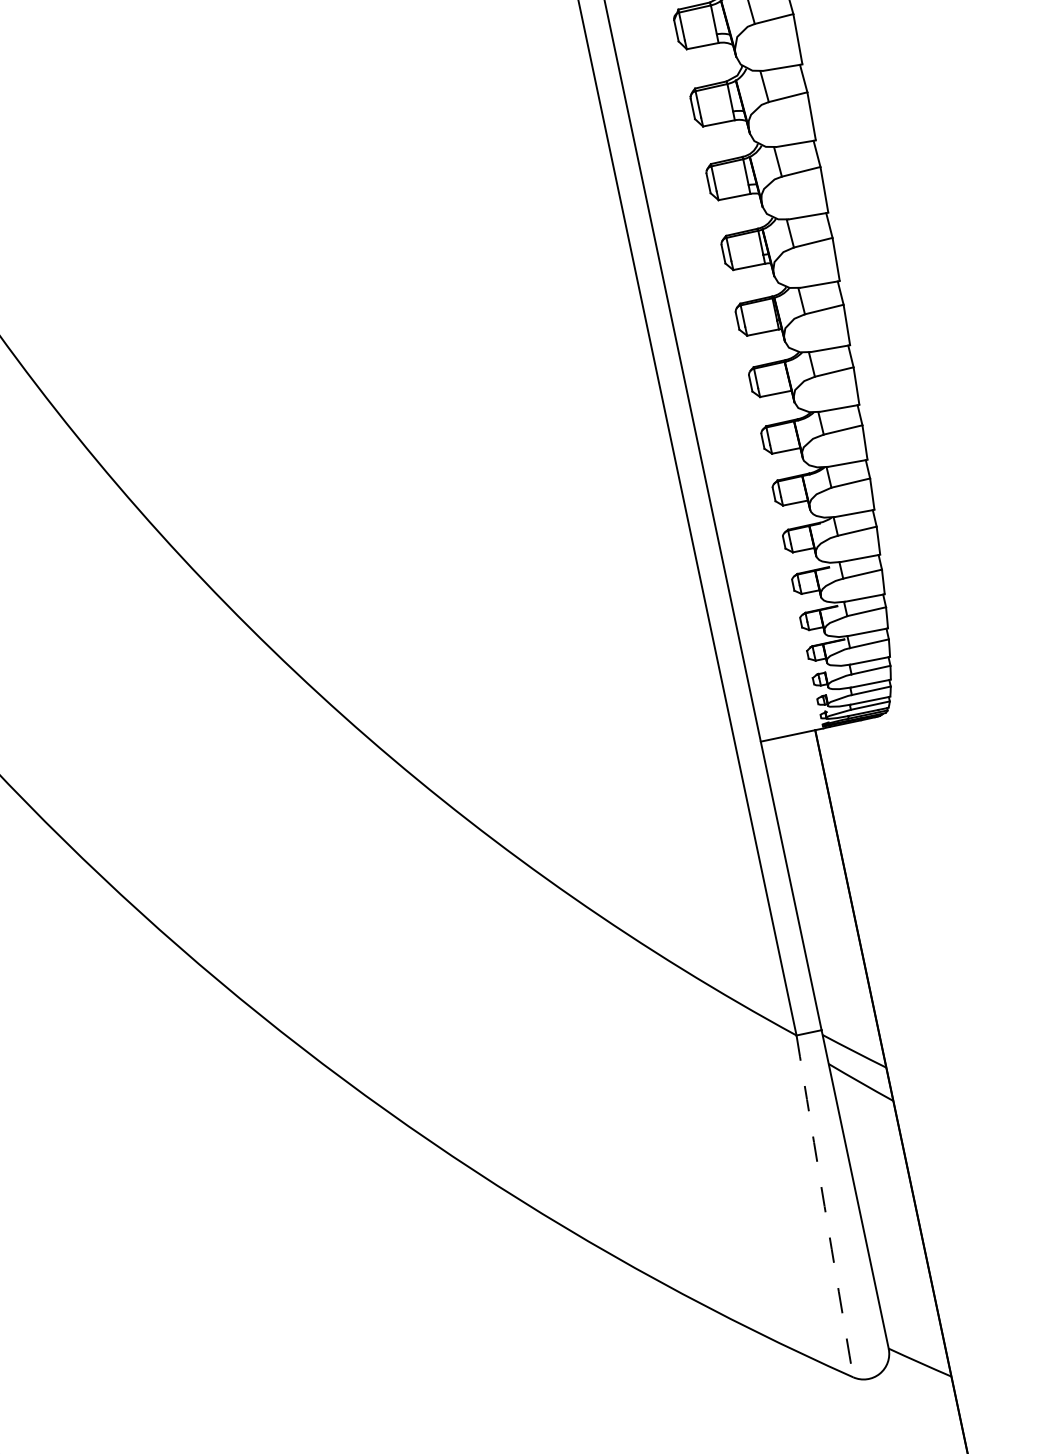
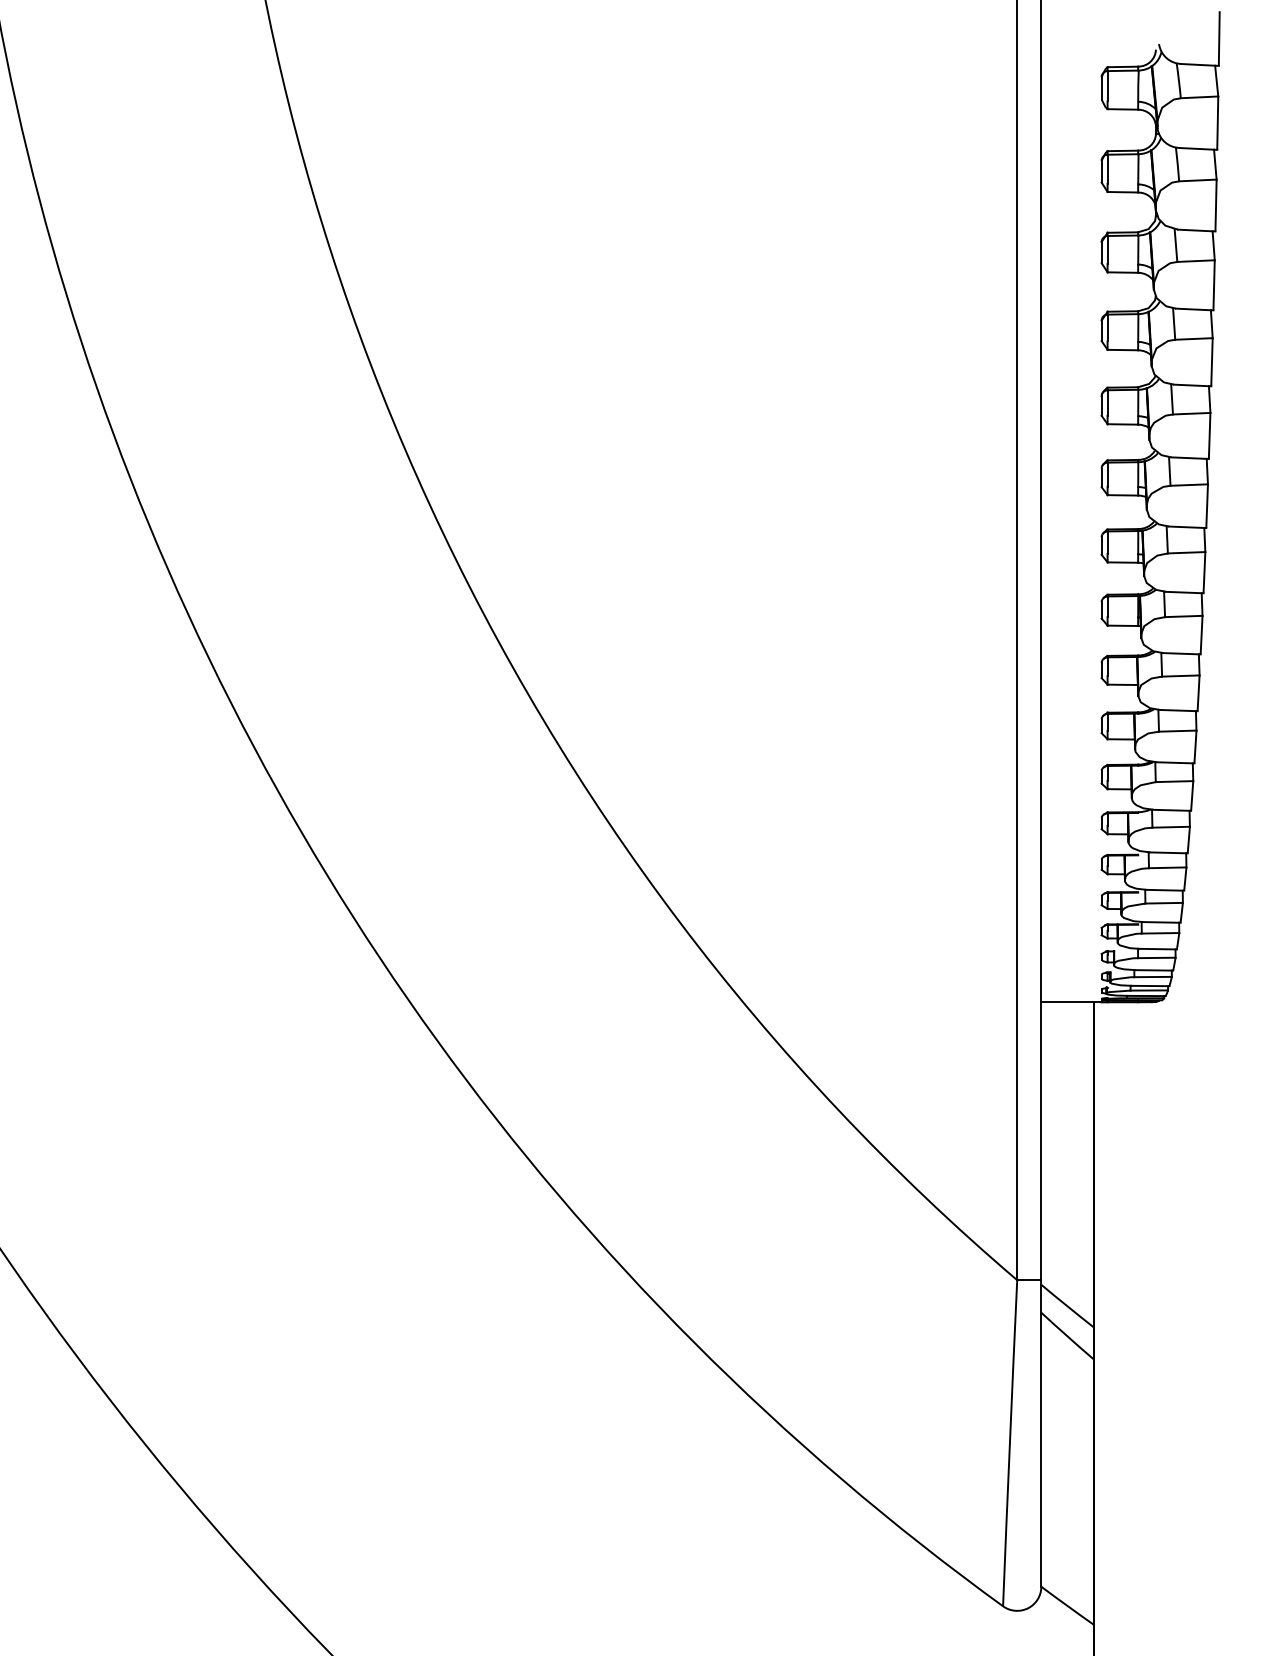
arc: (824, 1206) -> (1009, 1443), dashed -> solid

